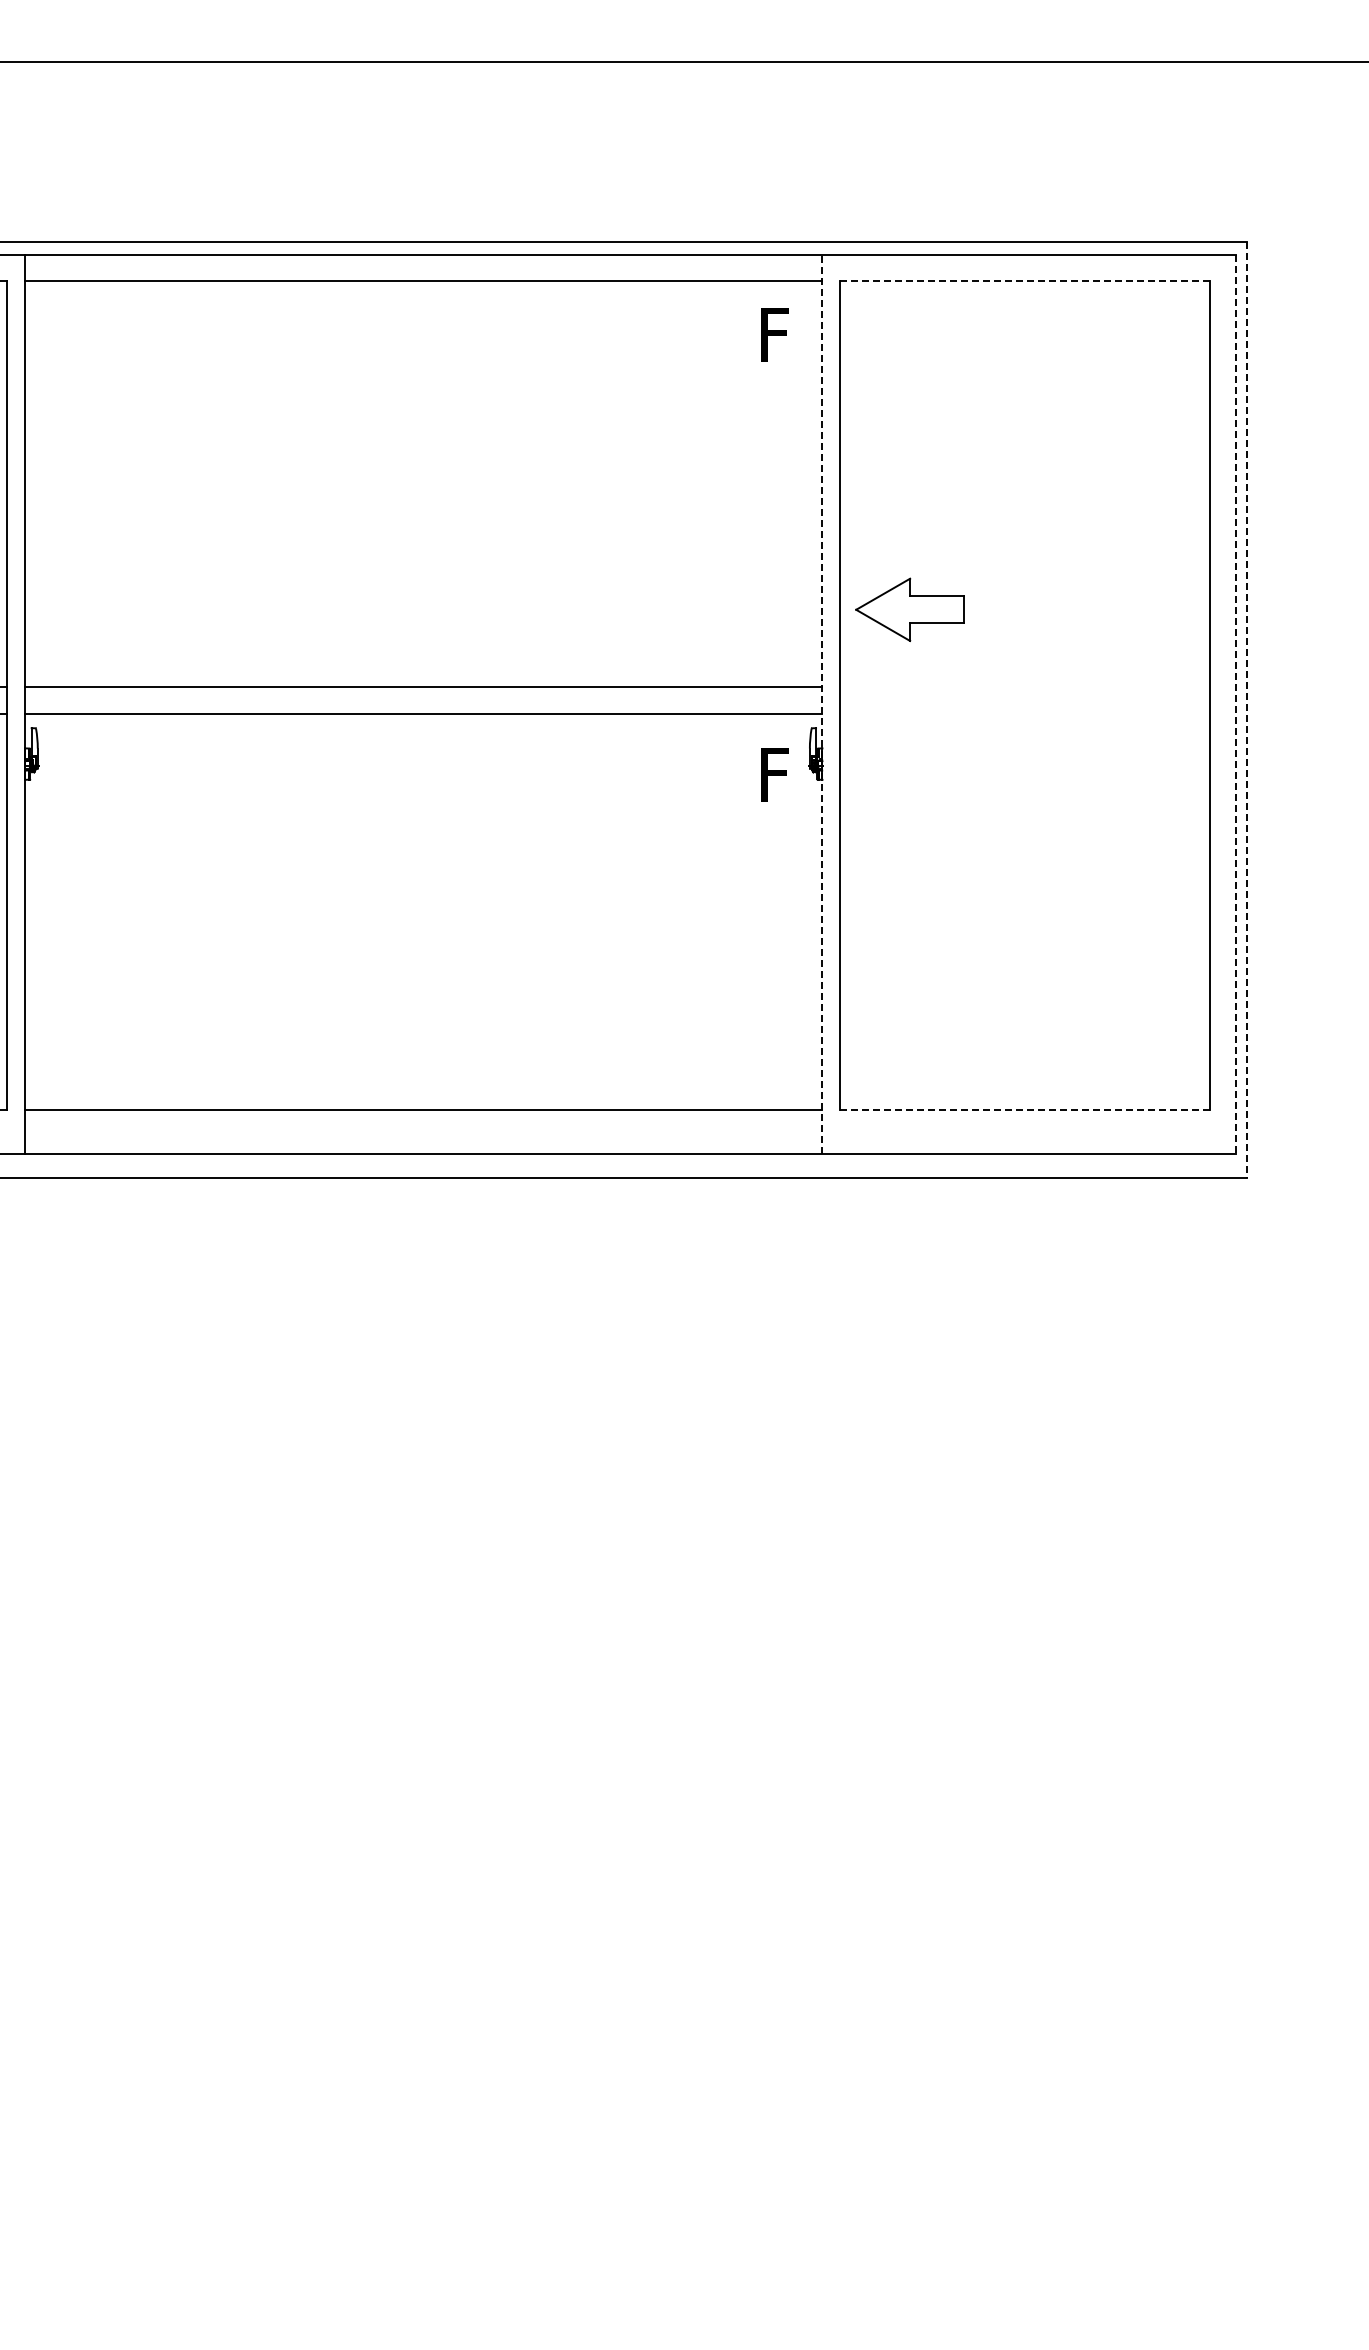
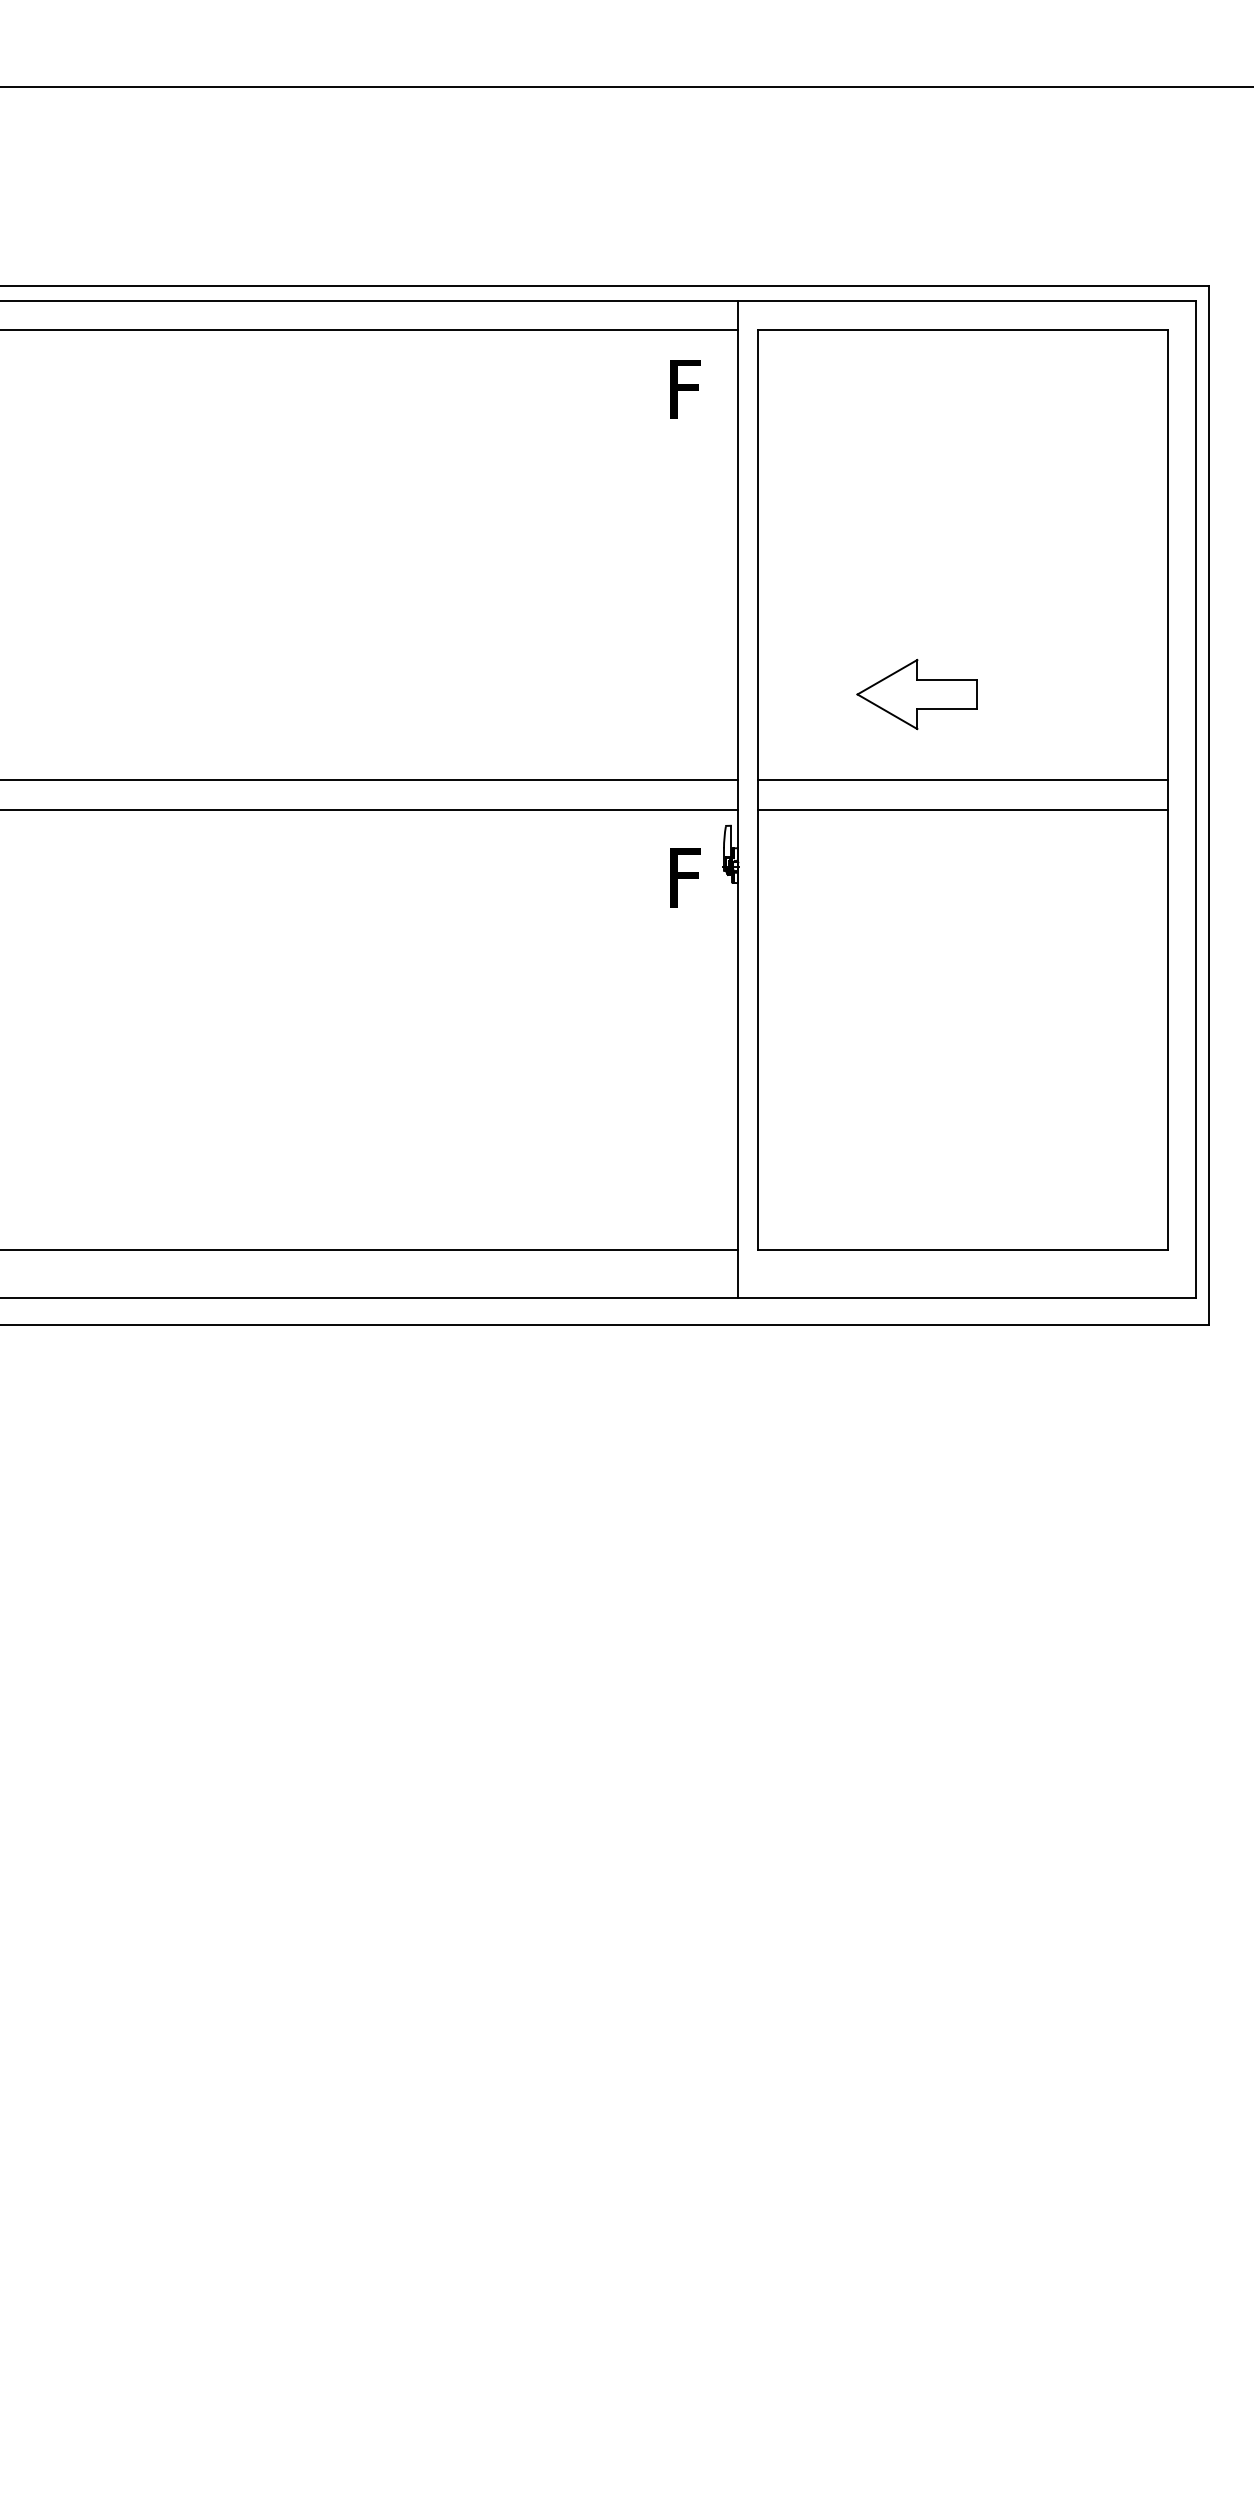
line: (1025, 280) -> (963, 329), dashed -> solid
part: (909, 609) -> (916, 694), moved
line: (1025, 687) -> (963, 780), added
line: (822, 703) -> (738, 798), dashed -> solid
line: (1235, 704) -> (1196, 799), dashed -> solid
line: (1246, 710) -> (1208, 806), dashed -> solid
line: (1025, 714) -> (963, 810), added
line: (1025, 1110) -> (963, 1249), dashed -> solid

